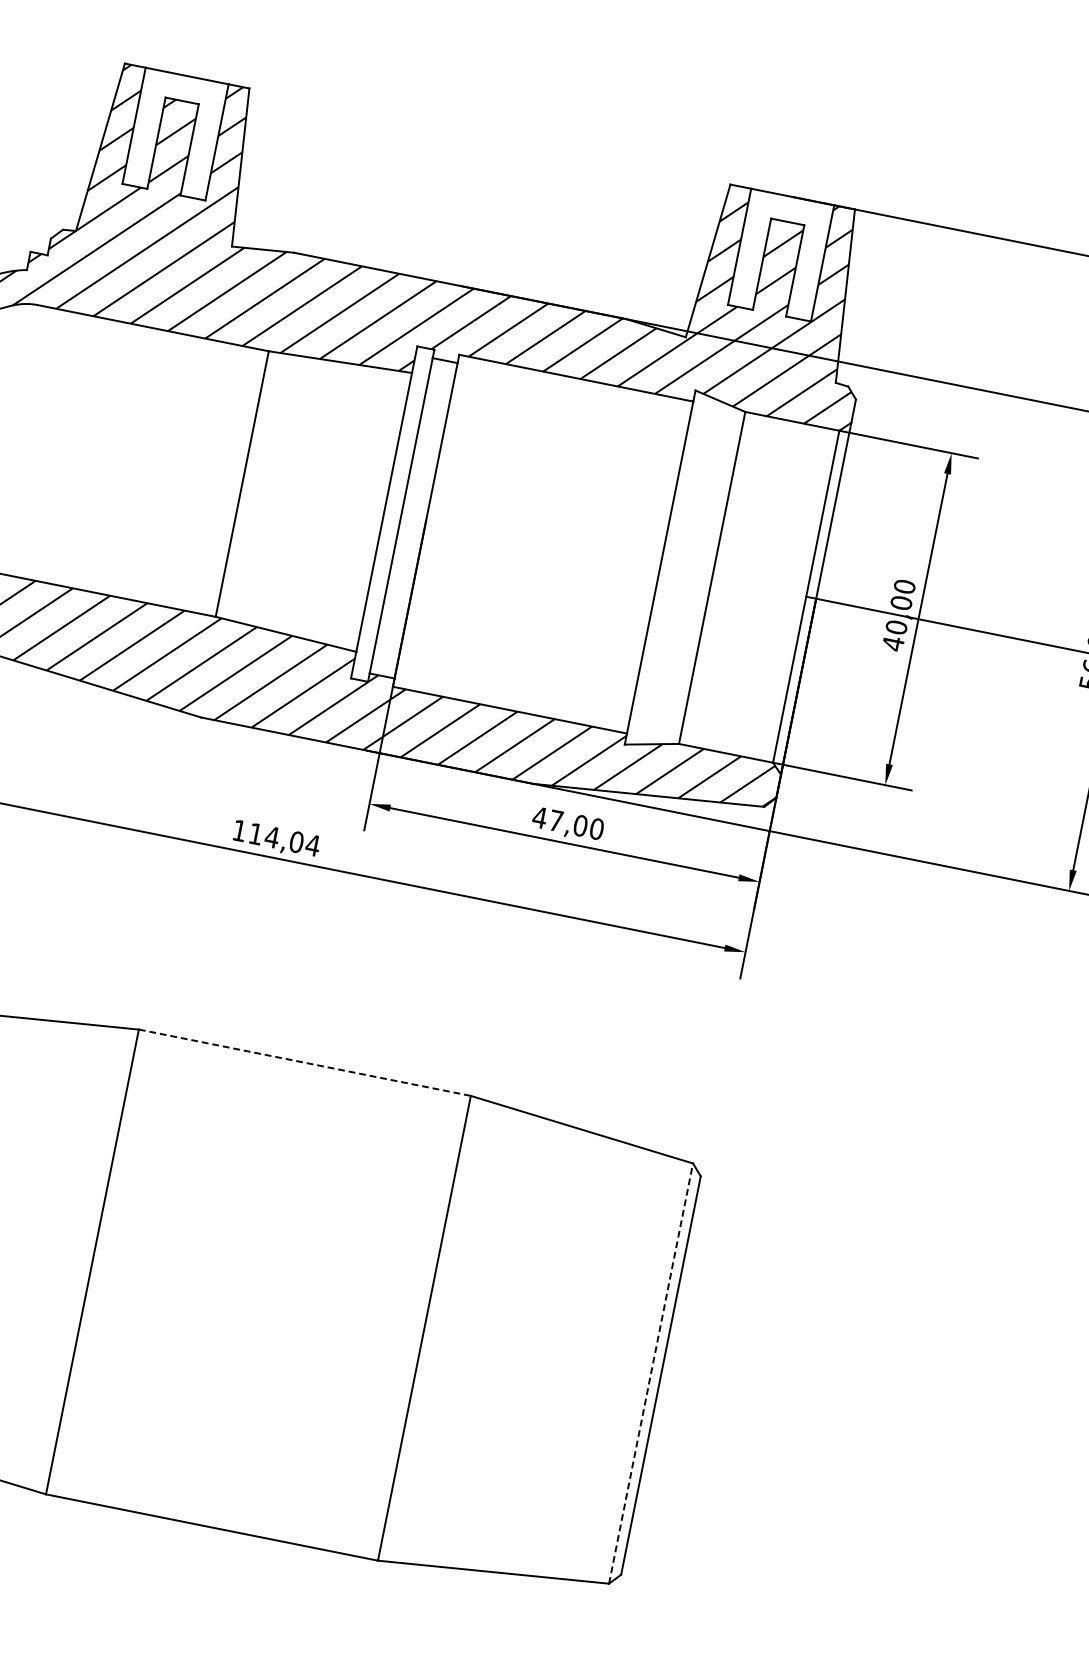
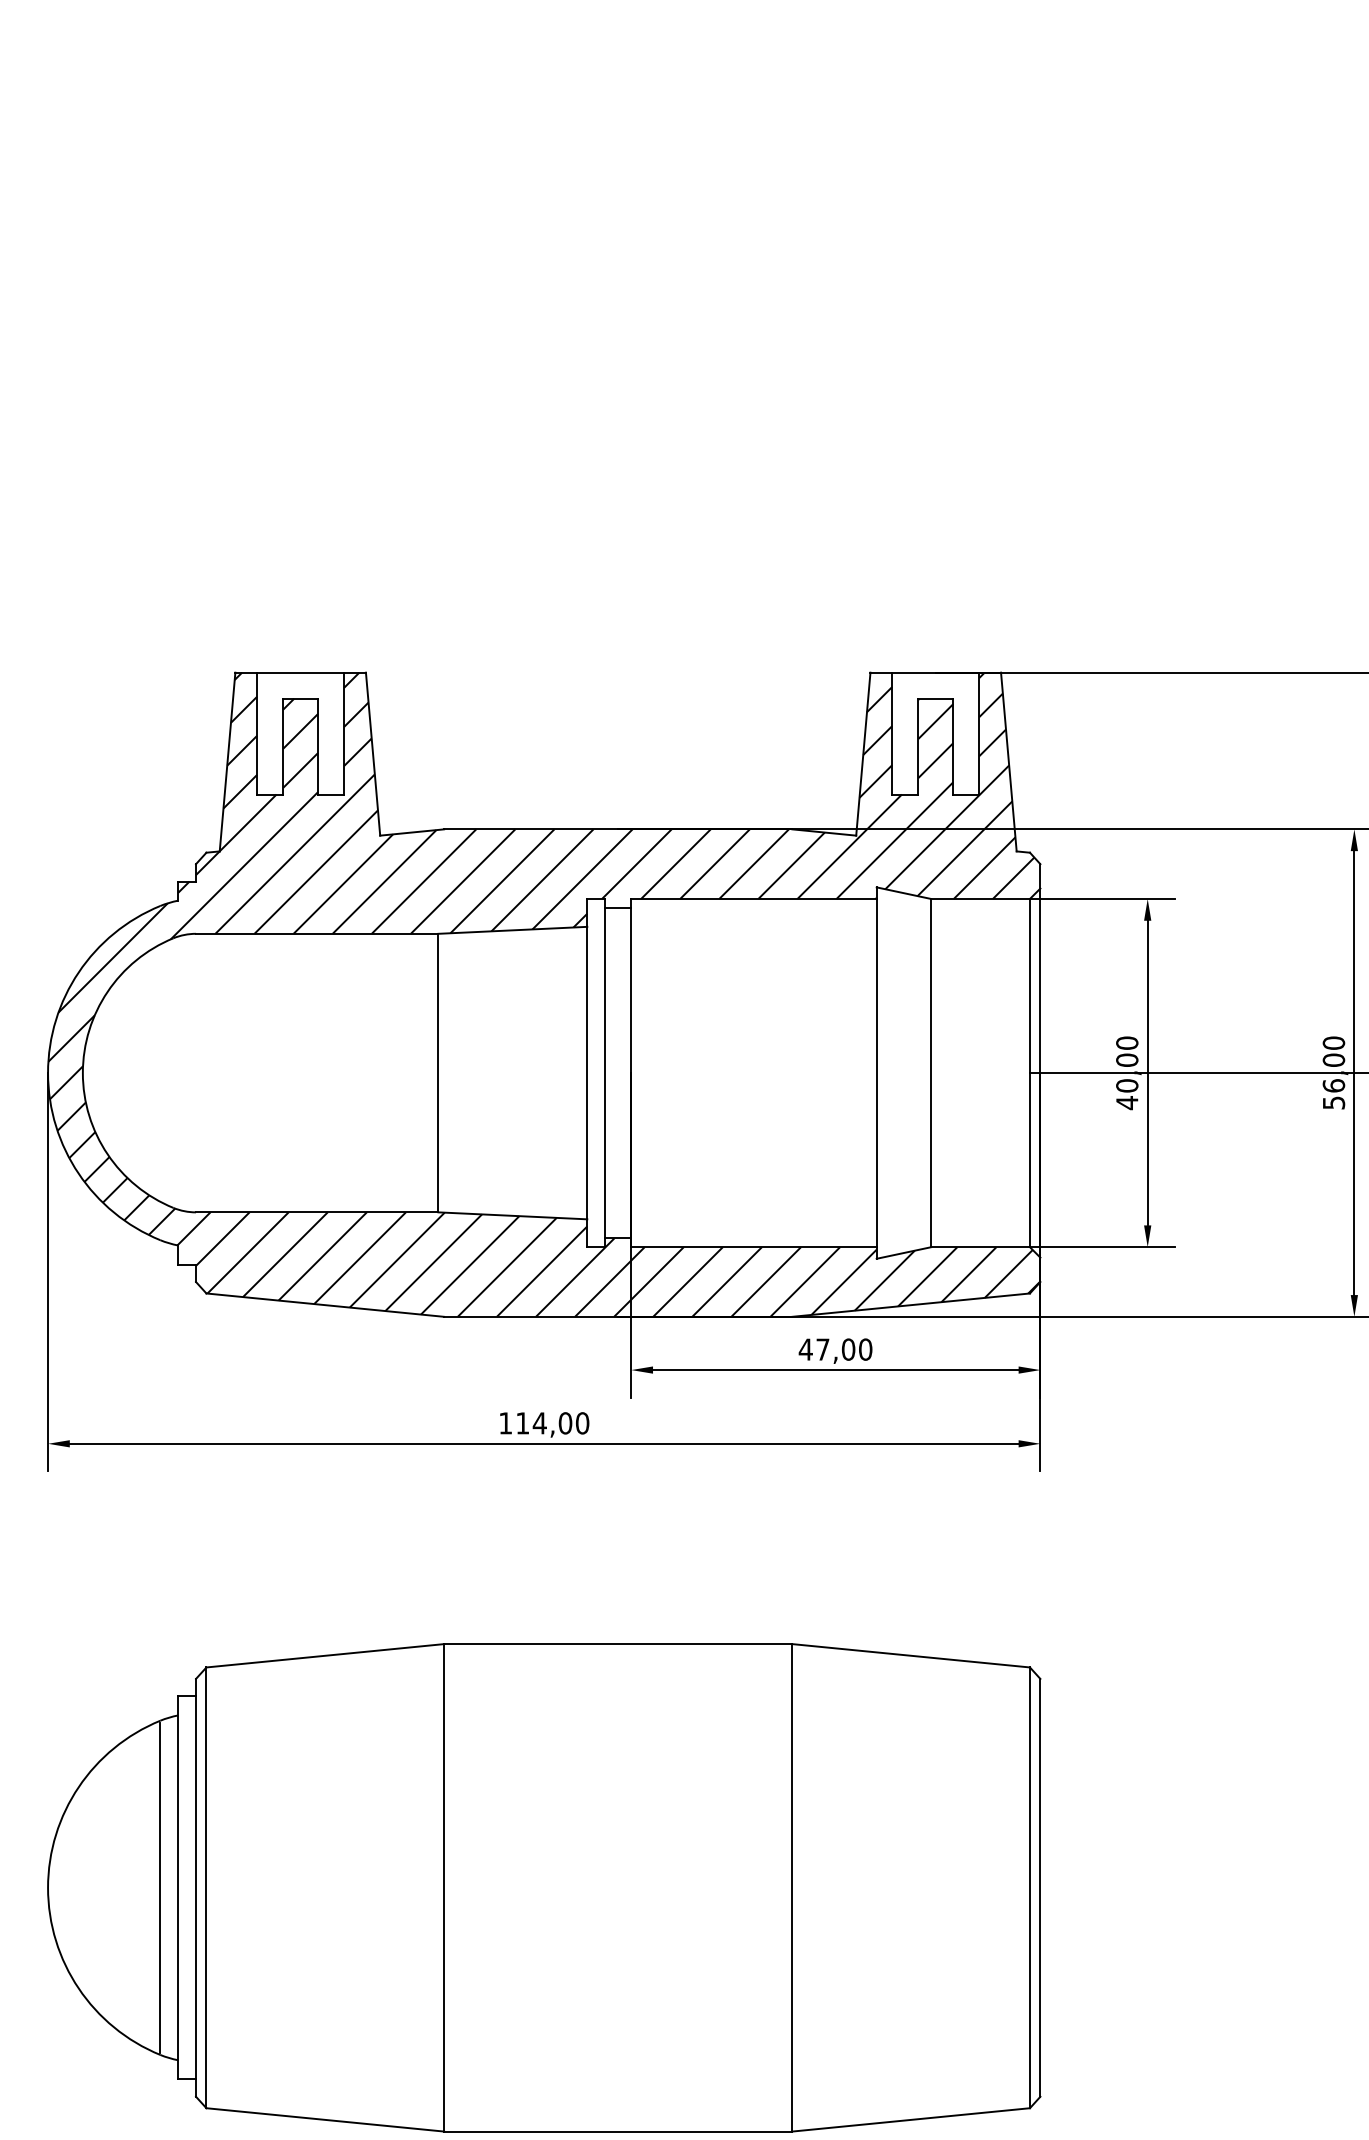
text: (312, 845) -> (582, 1423), 114,04 -> 114,00
line: (305, 1063) -> (618, 1644), dashed -> solid
line: (650, 1373) -> (1029, 1887), dashed -> solid

